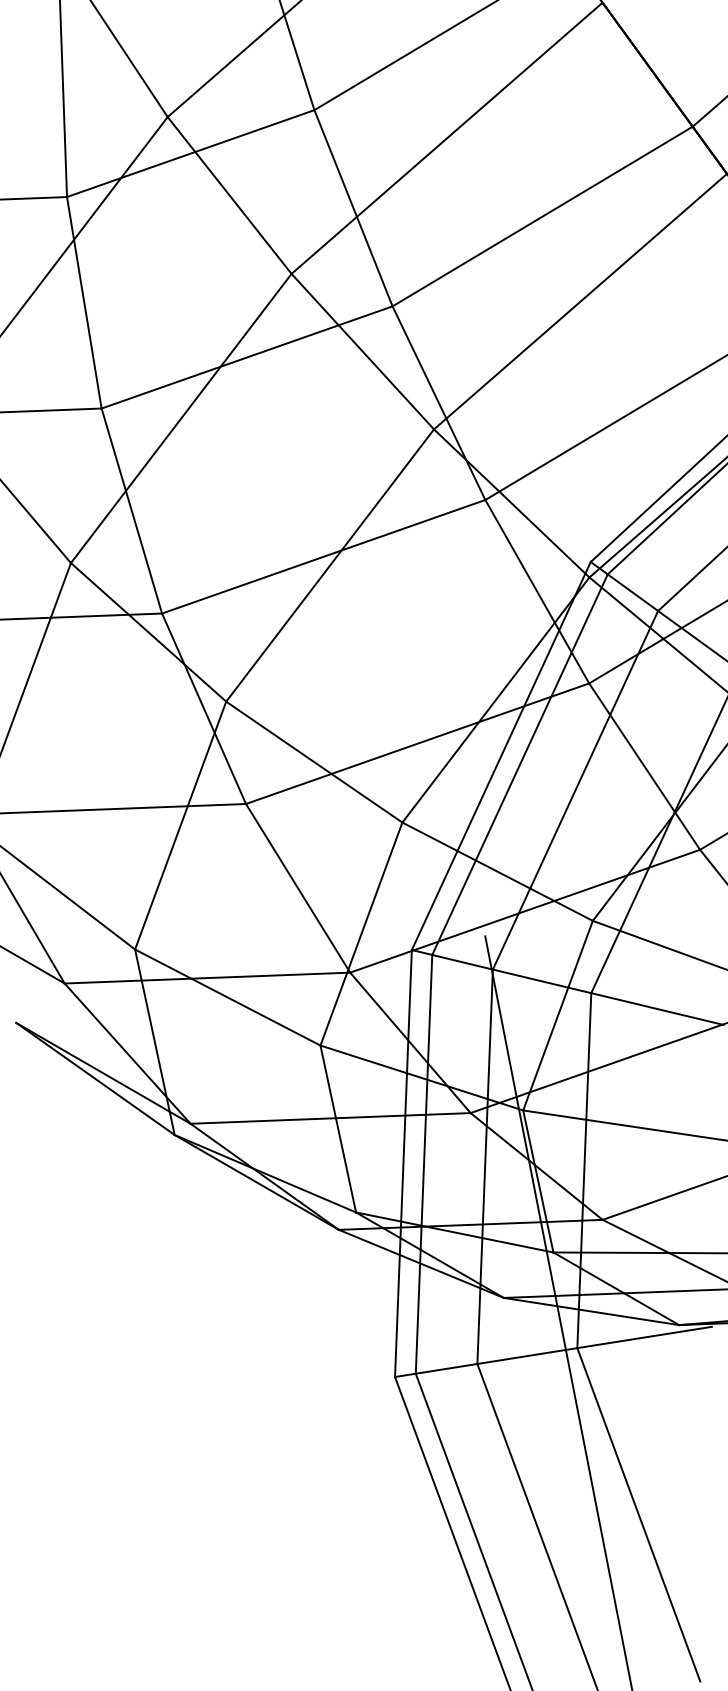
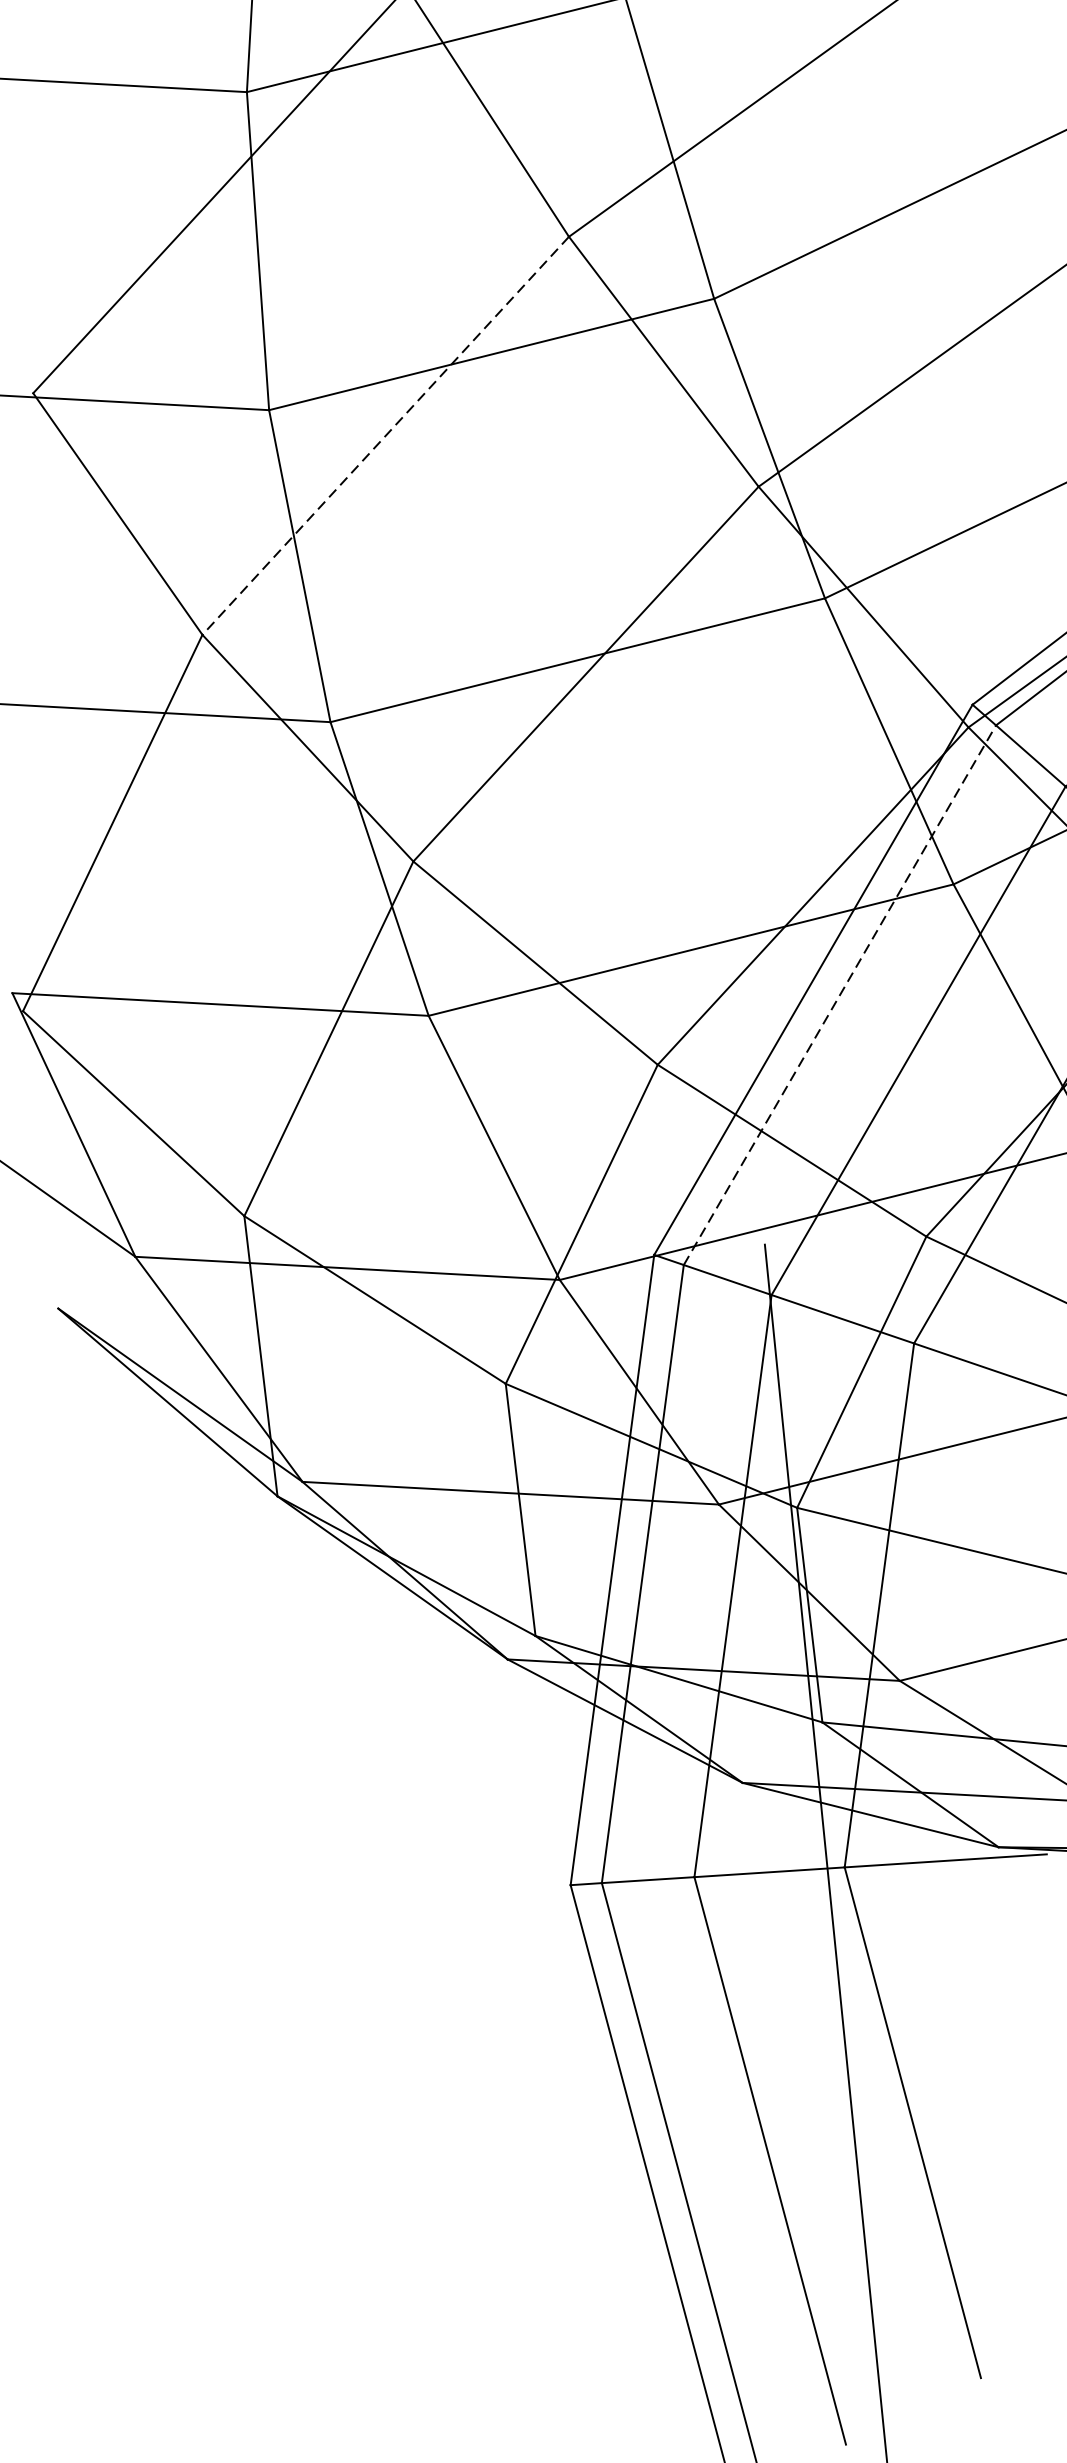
line: (181, 418) -> (386, 435), solid -> dashed
line: (520, 764) -> (840, 995), solid -> dashed

